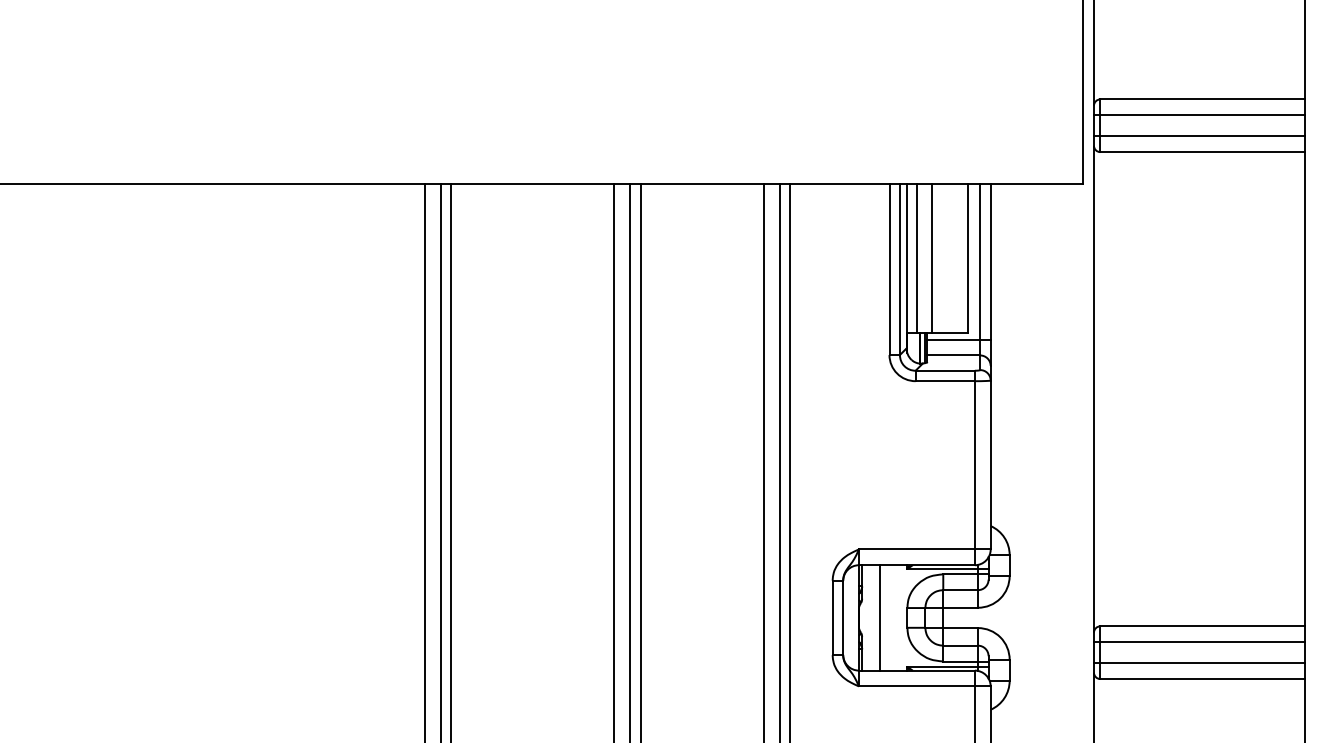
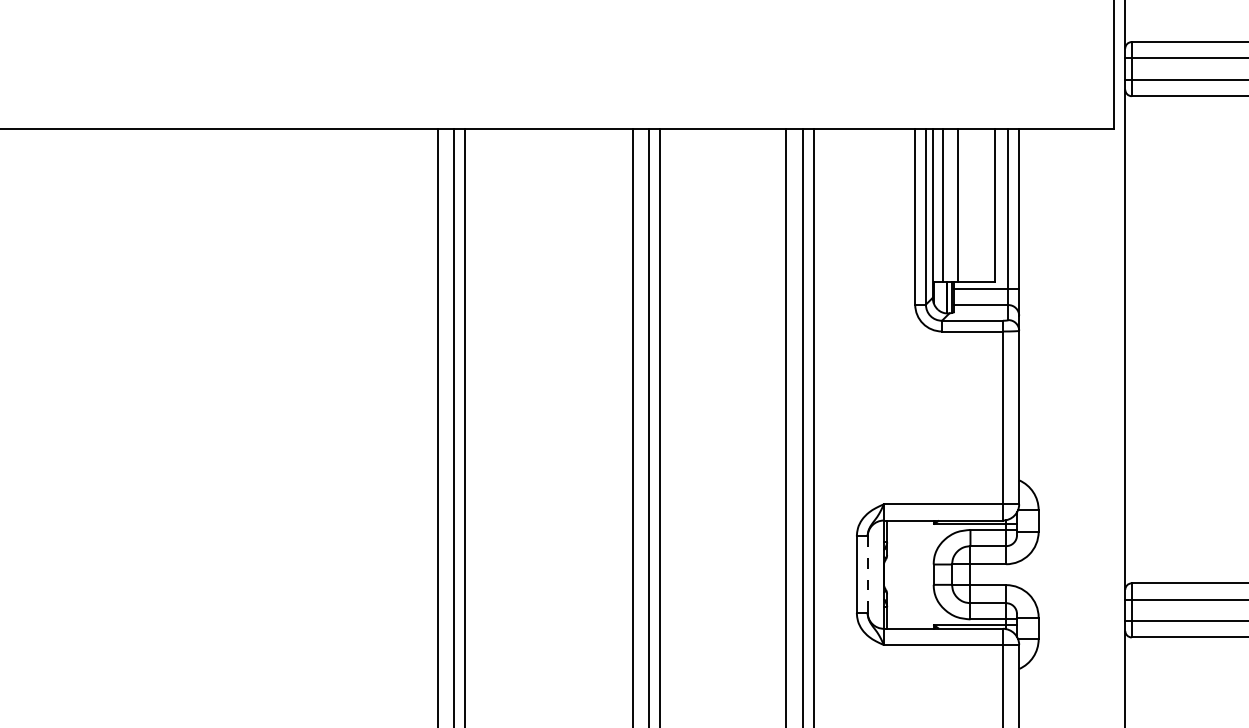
line: (879, 617) -> (904, 574), removed
line: (843, 618) -> (867, 575), solid -> dashed

